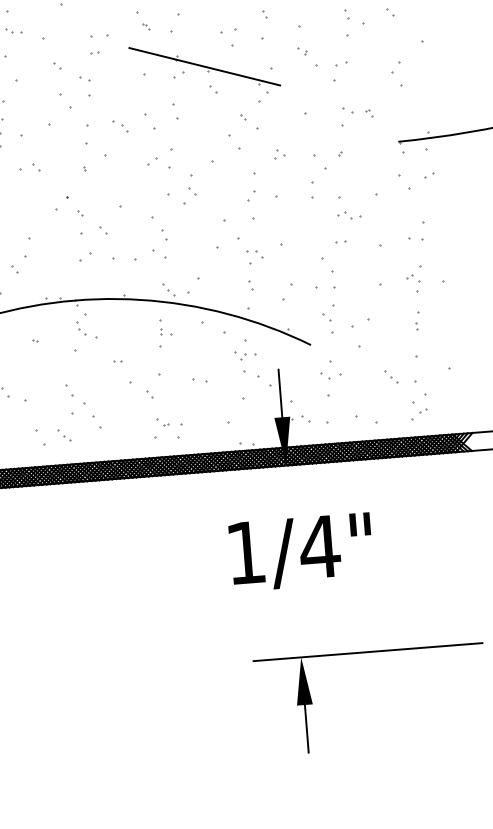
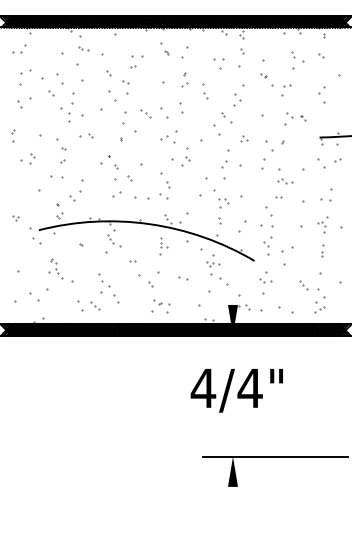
line: (204, 66) -> (201, 80), removed
line: (279, 392) -> (232, 289), removed
text: (246, 553) -> (203, 388), 1/4" -> 4/4"
line: (305, 728) -> (232, 501), removed

